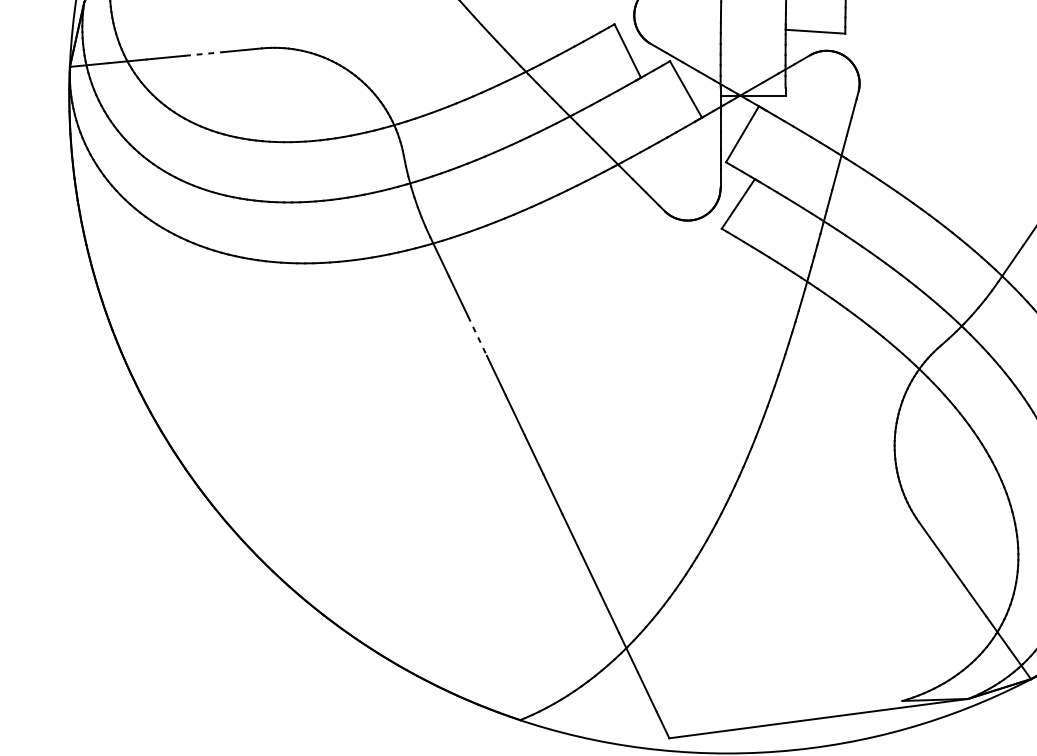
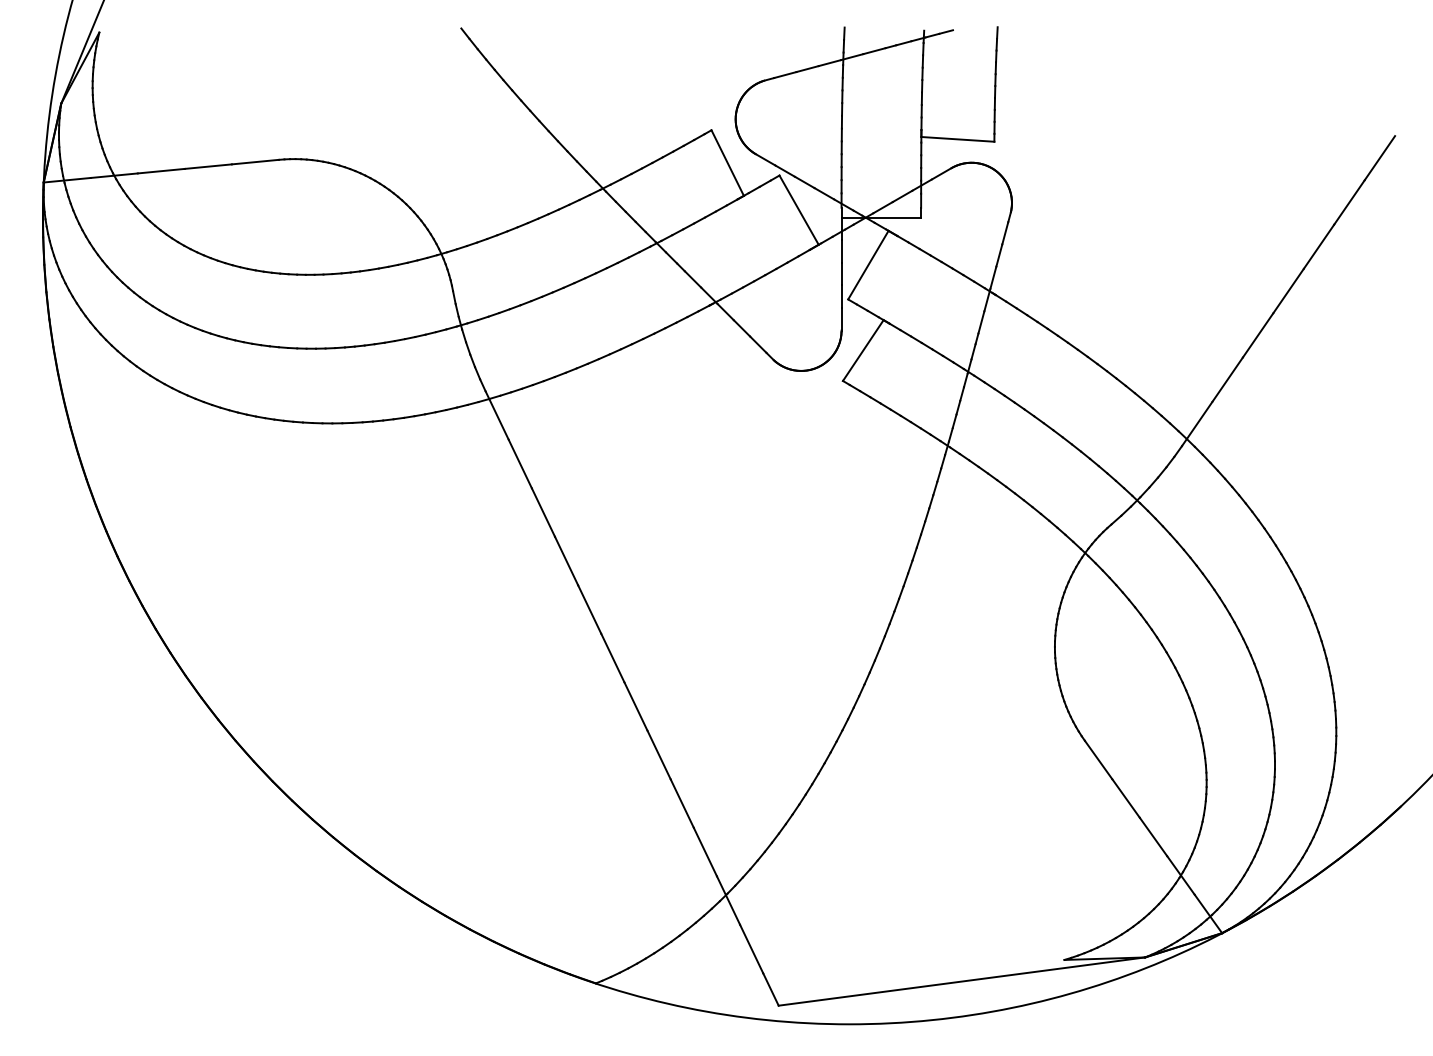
line: (204, 53) -> (208, 166), dashed -> solid
line: (477, 336) -> (543, 512), dashed -> solid

